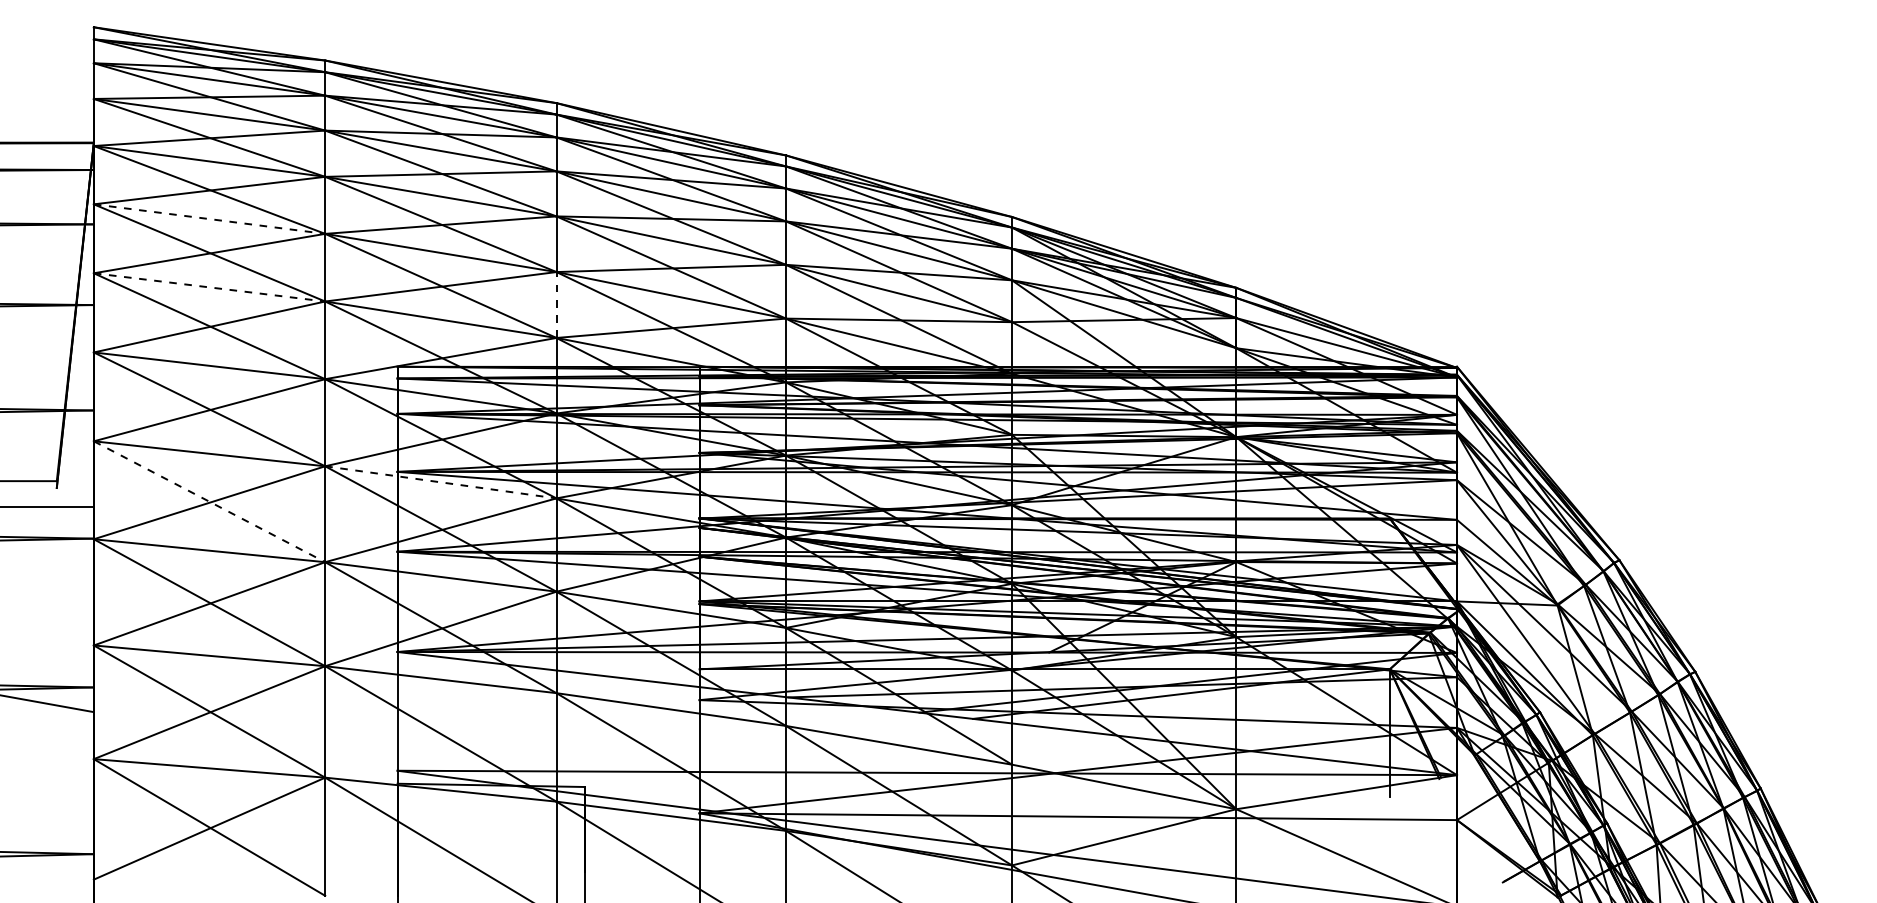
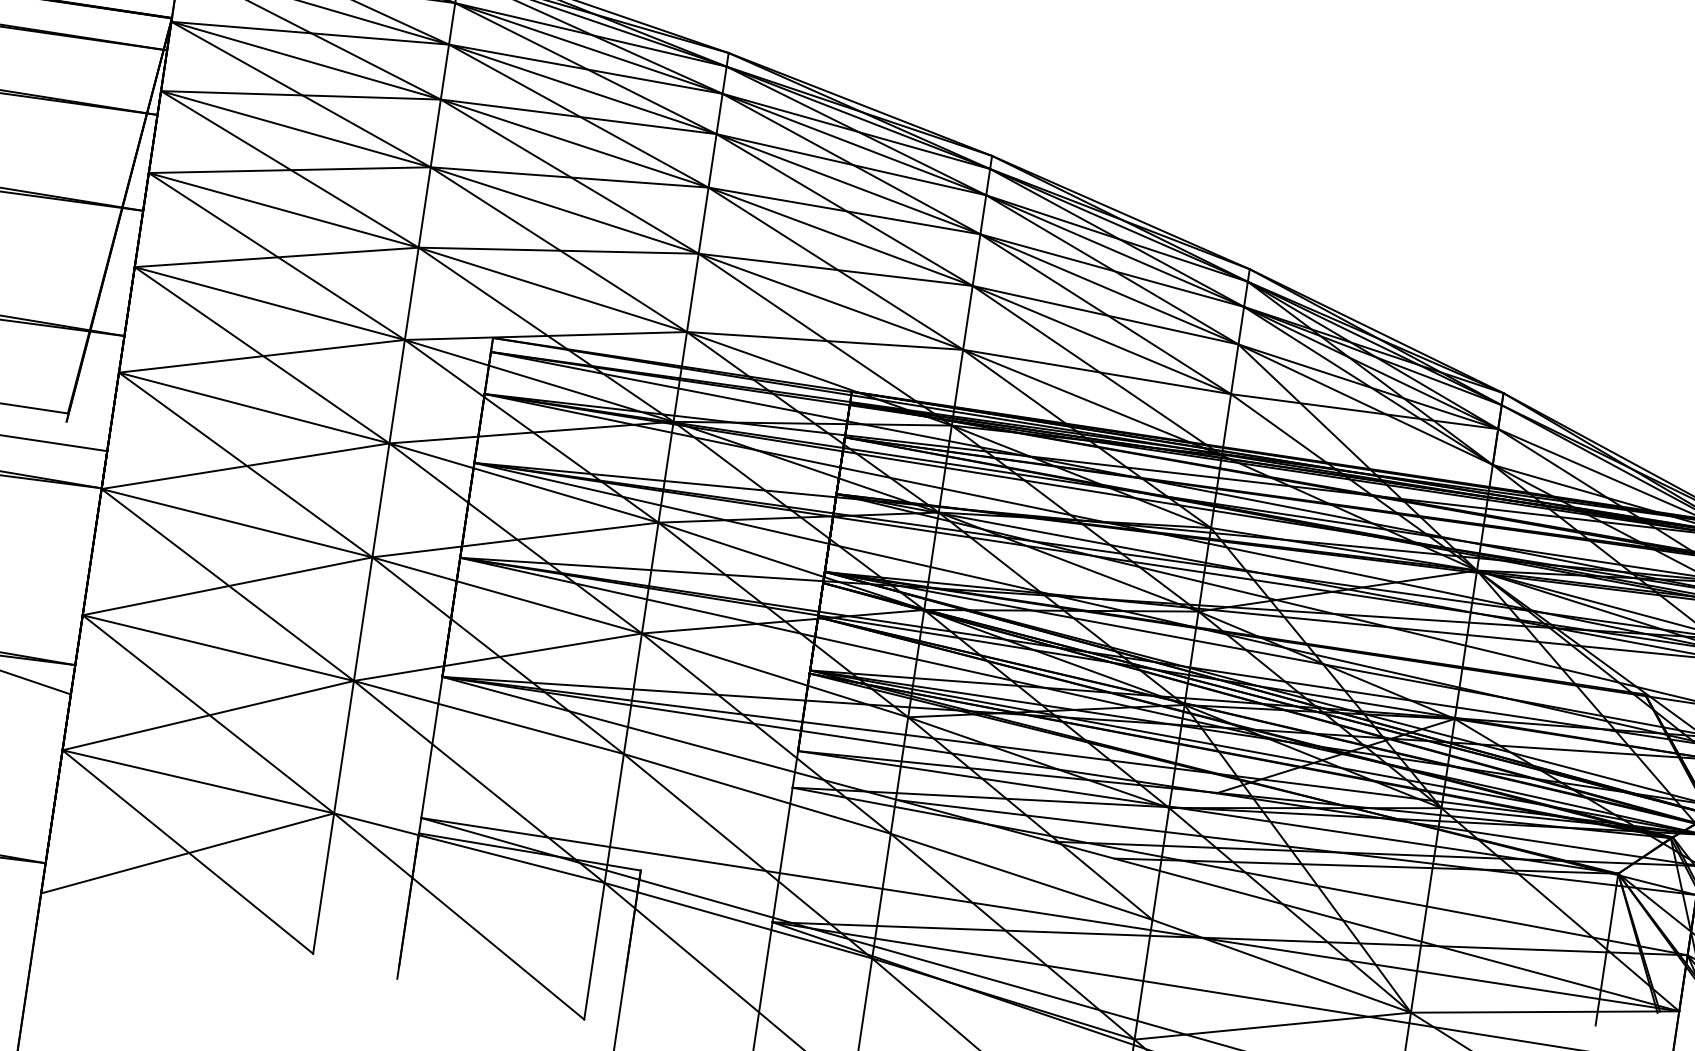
line: (209, 219) -> (295, 129), dashed -> solid
line: (209, 287) -> (283, 210), dashed -> solid
line: (556, 305) -> (692, 293), dashed -> solid
line: (440, 482) -> (523, 483), dashed -> solid
line: (209, 501) -> (245, 464), dashed -> solid

